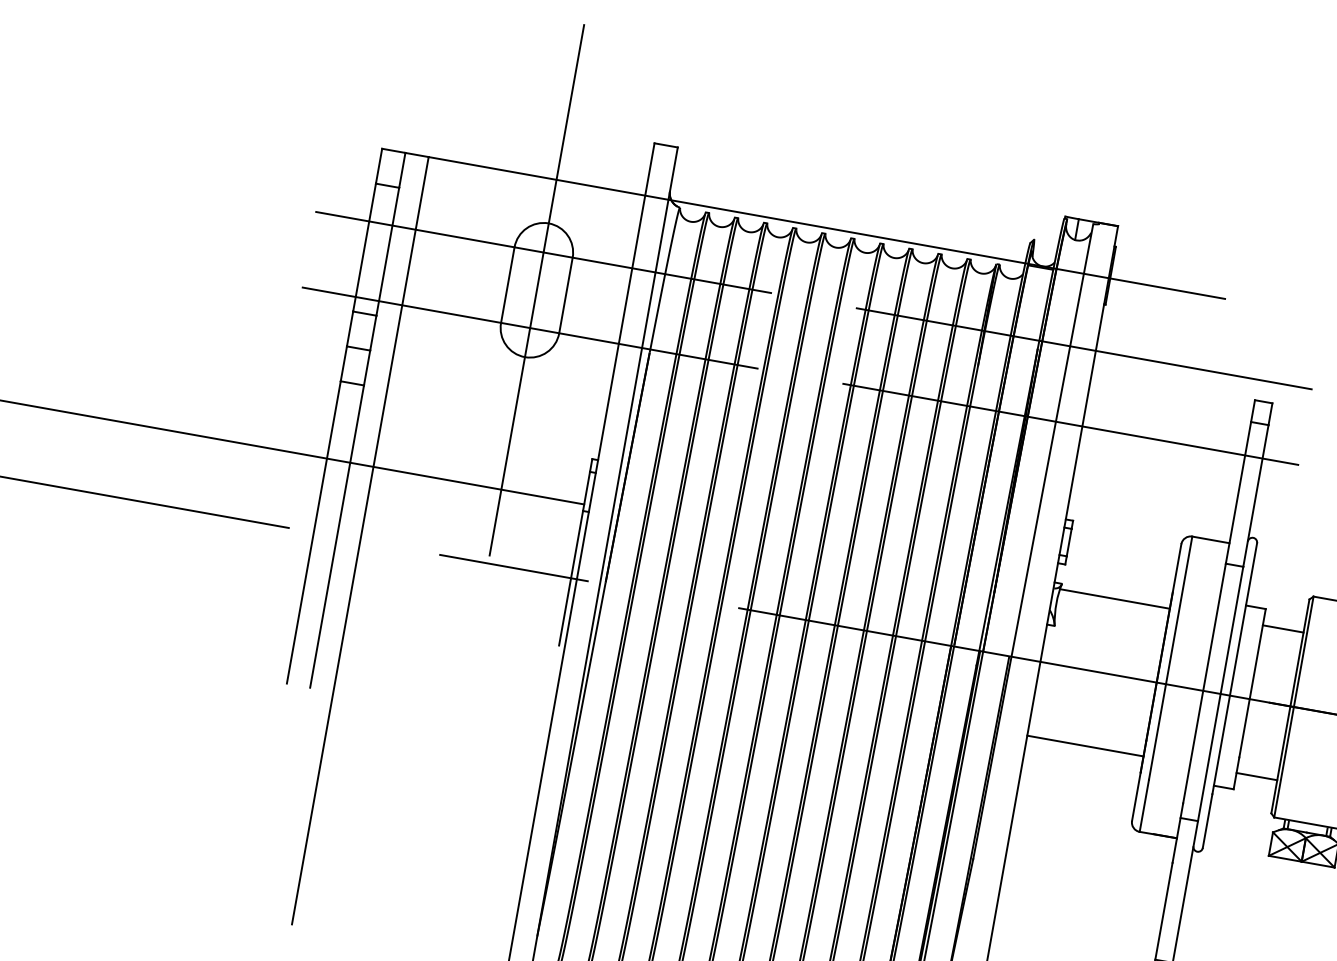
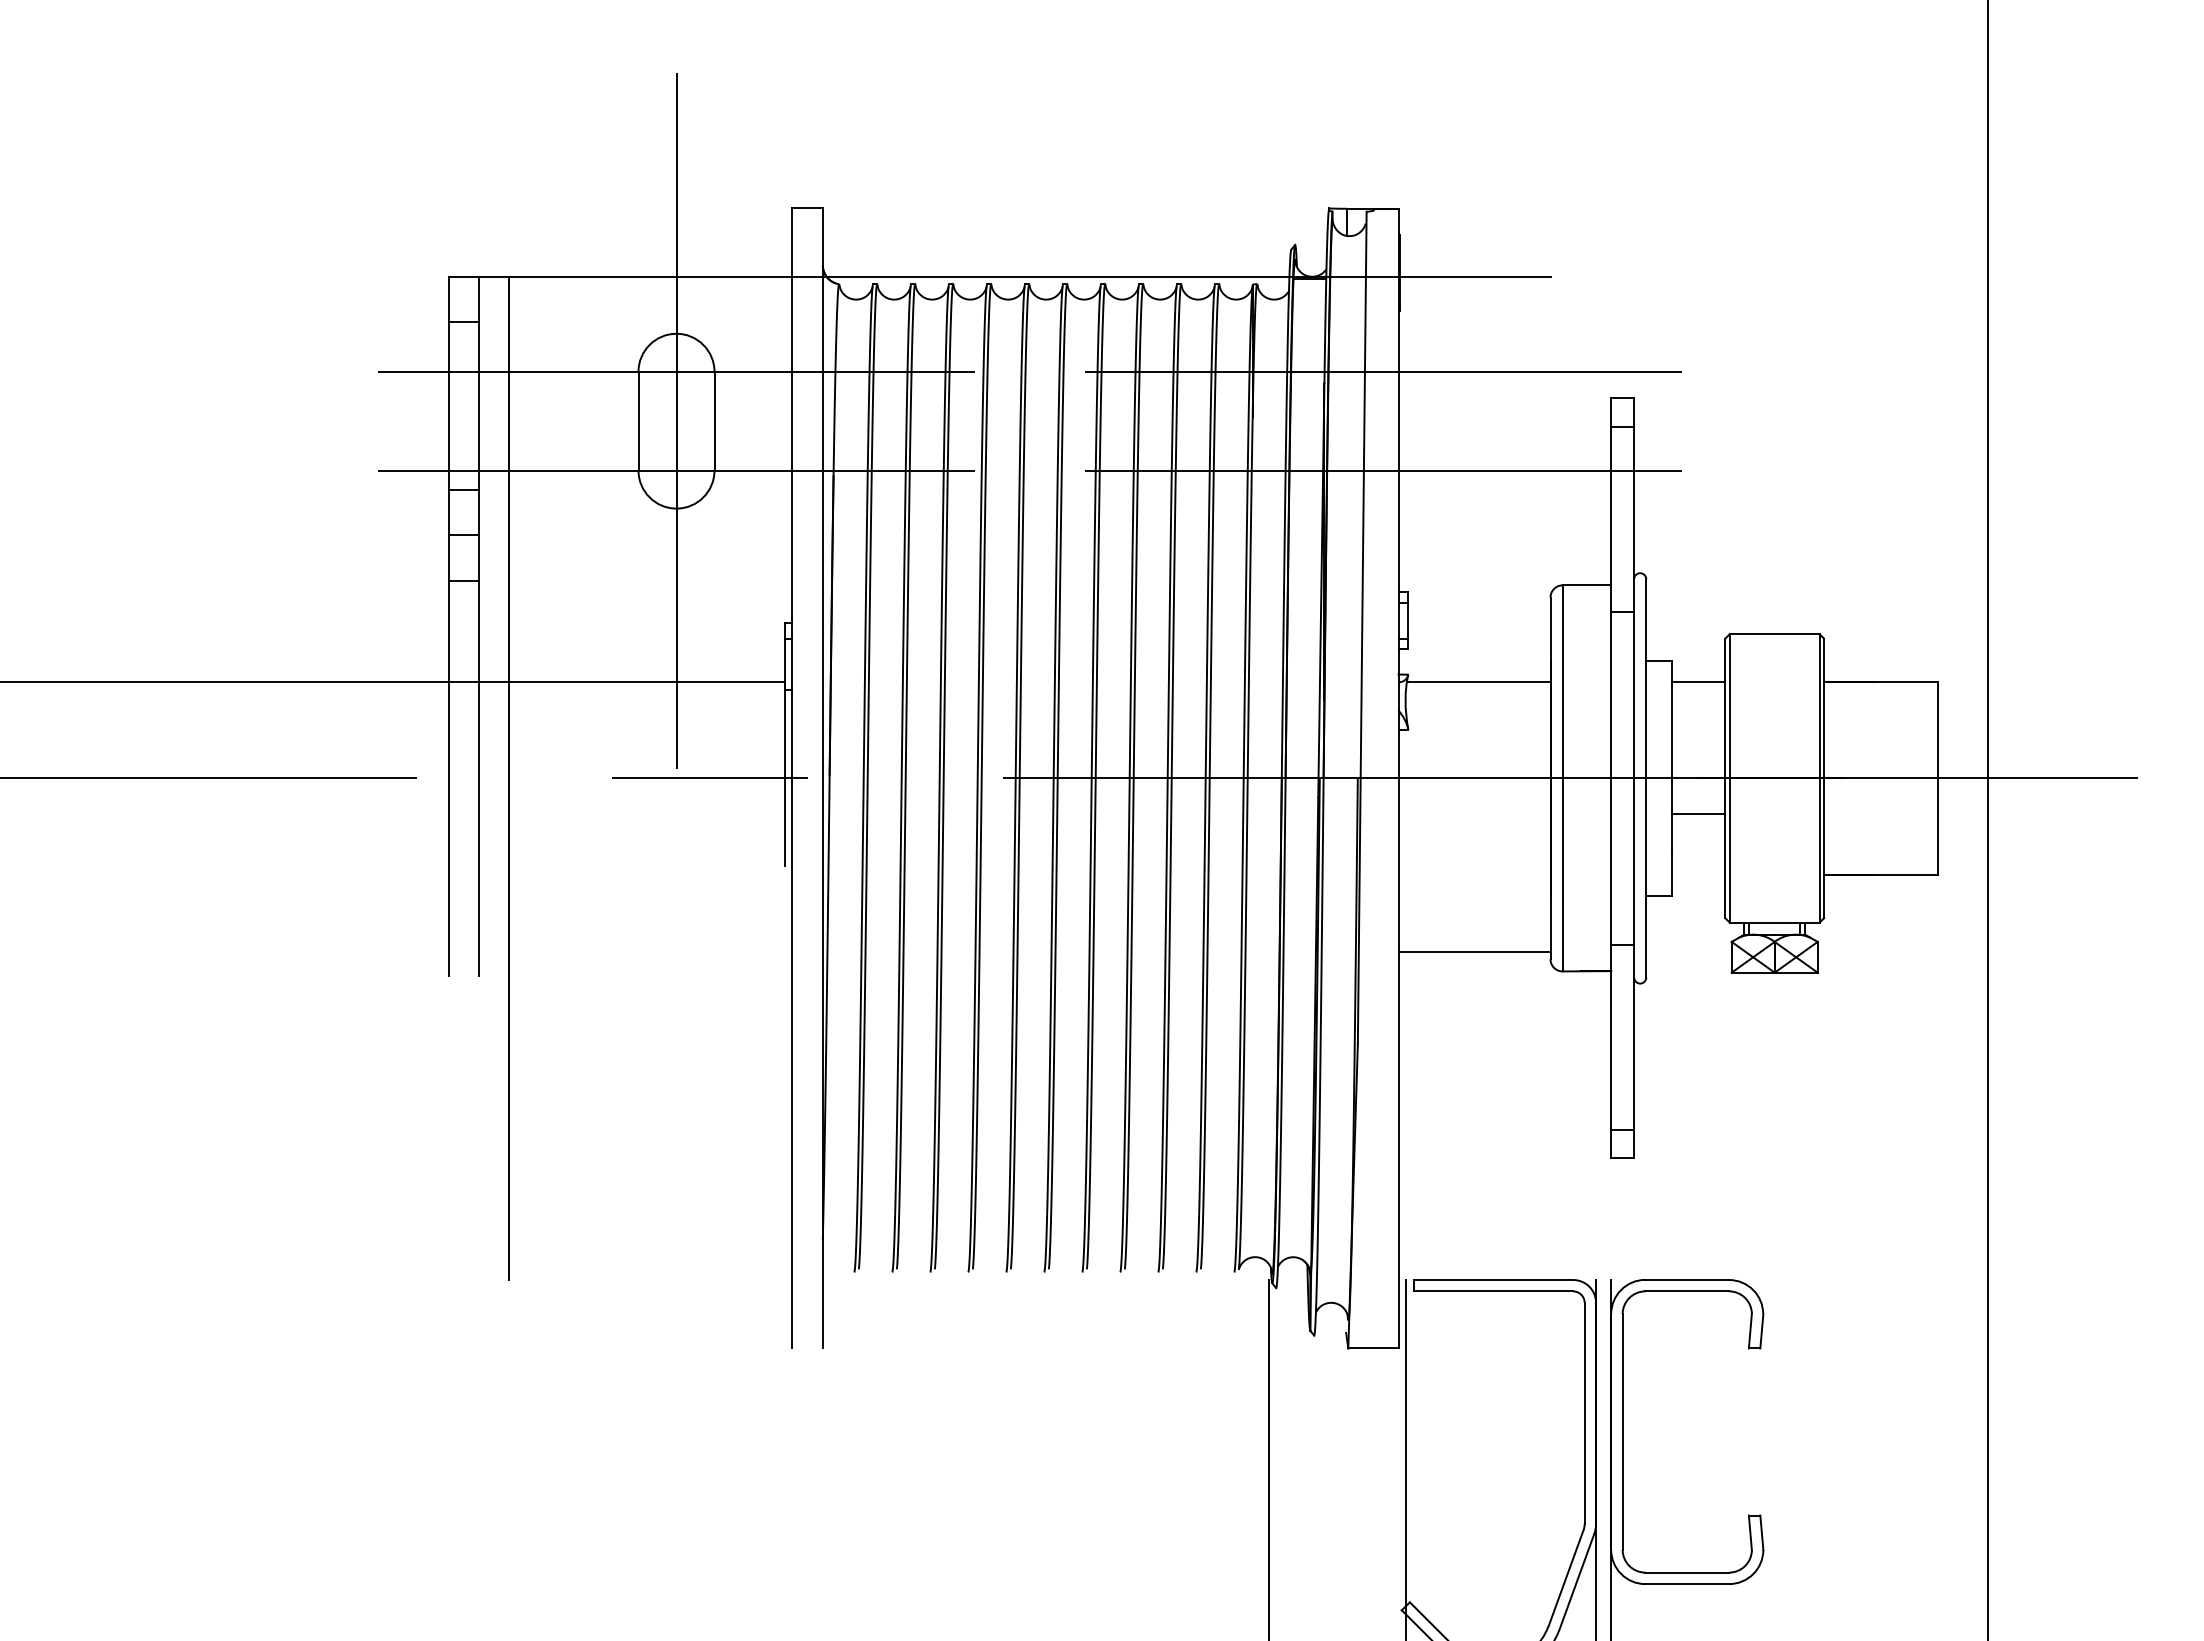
line: (1085, 745) -> (1474, 951), moved
line: (1256, 776) -> (1698, 813), moved

